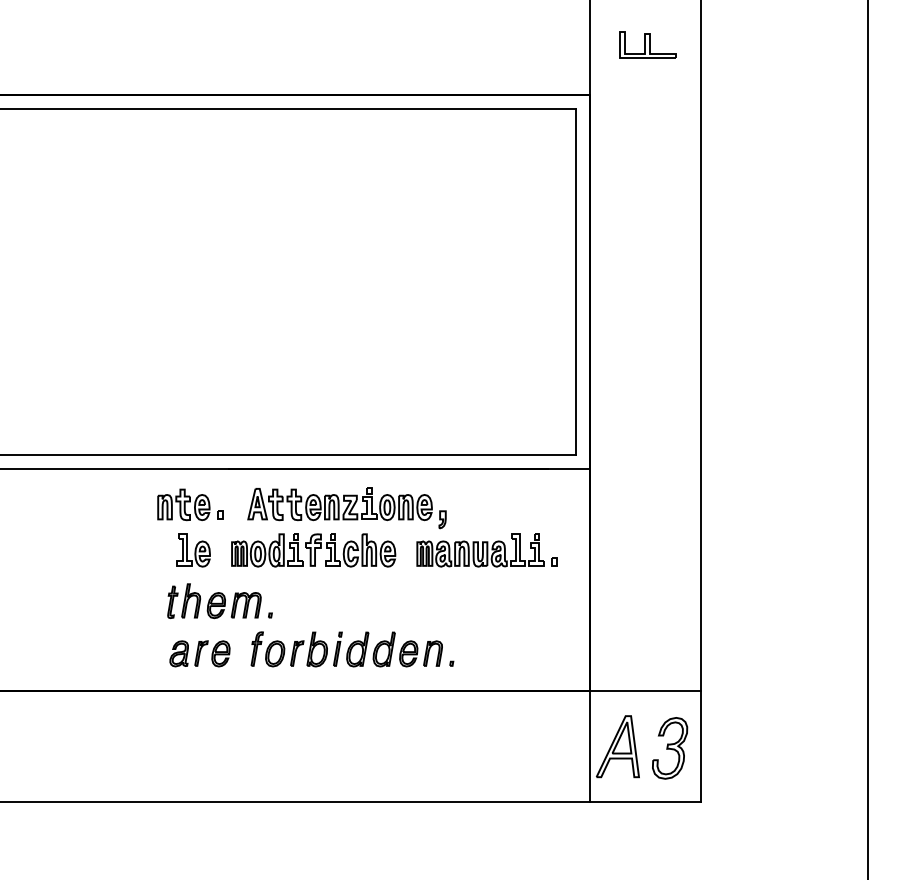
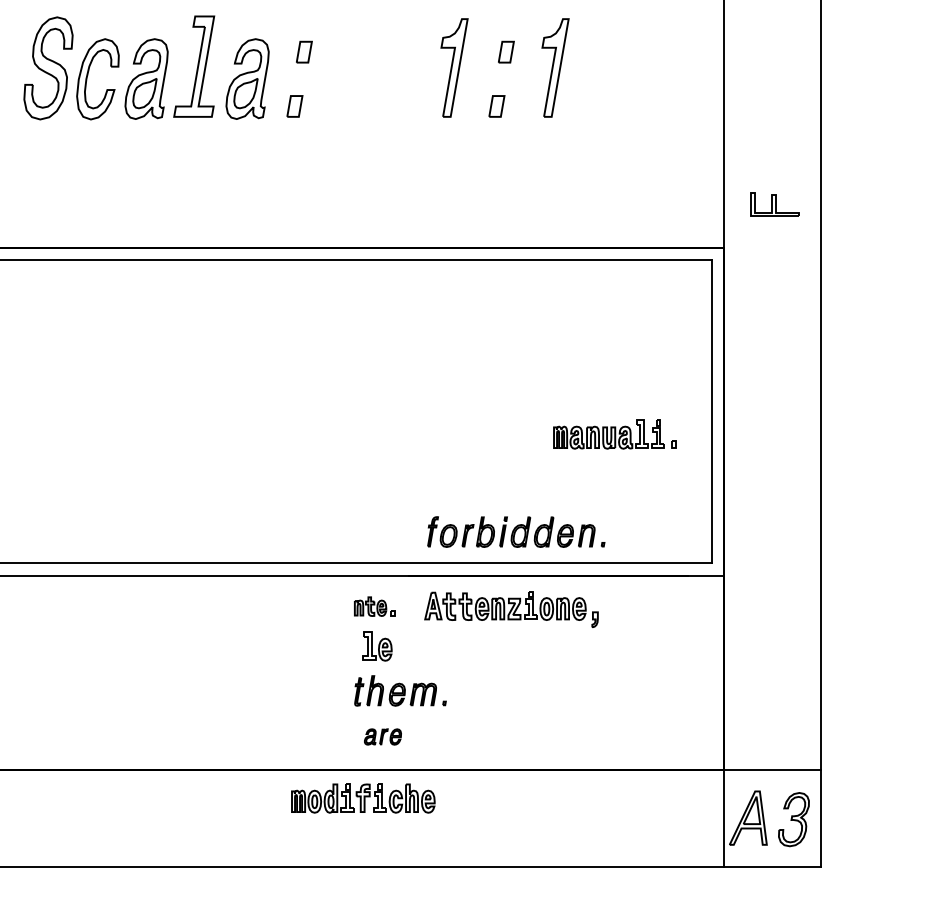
part: (190, 504) -> (374, 606), size x0.7
part: (313, 550) -> (363, 798), moved
part: (486, 550) -> (614, 434), moved
part: (352, 648) -> (516, 531), moved
part: (199, 653) -> (382, 736), size x0.7

